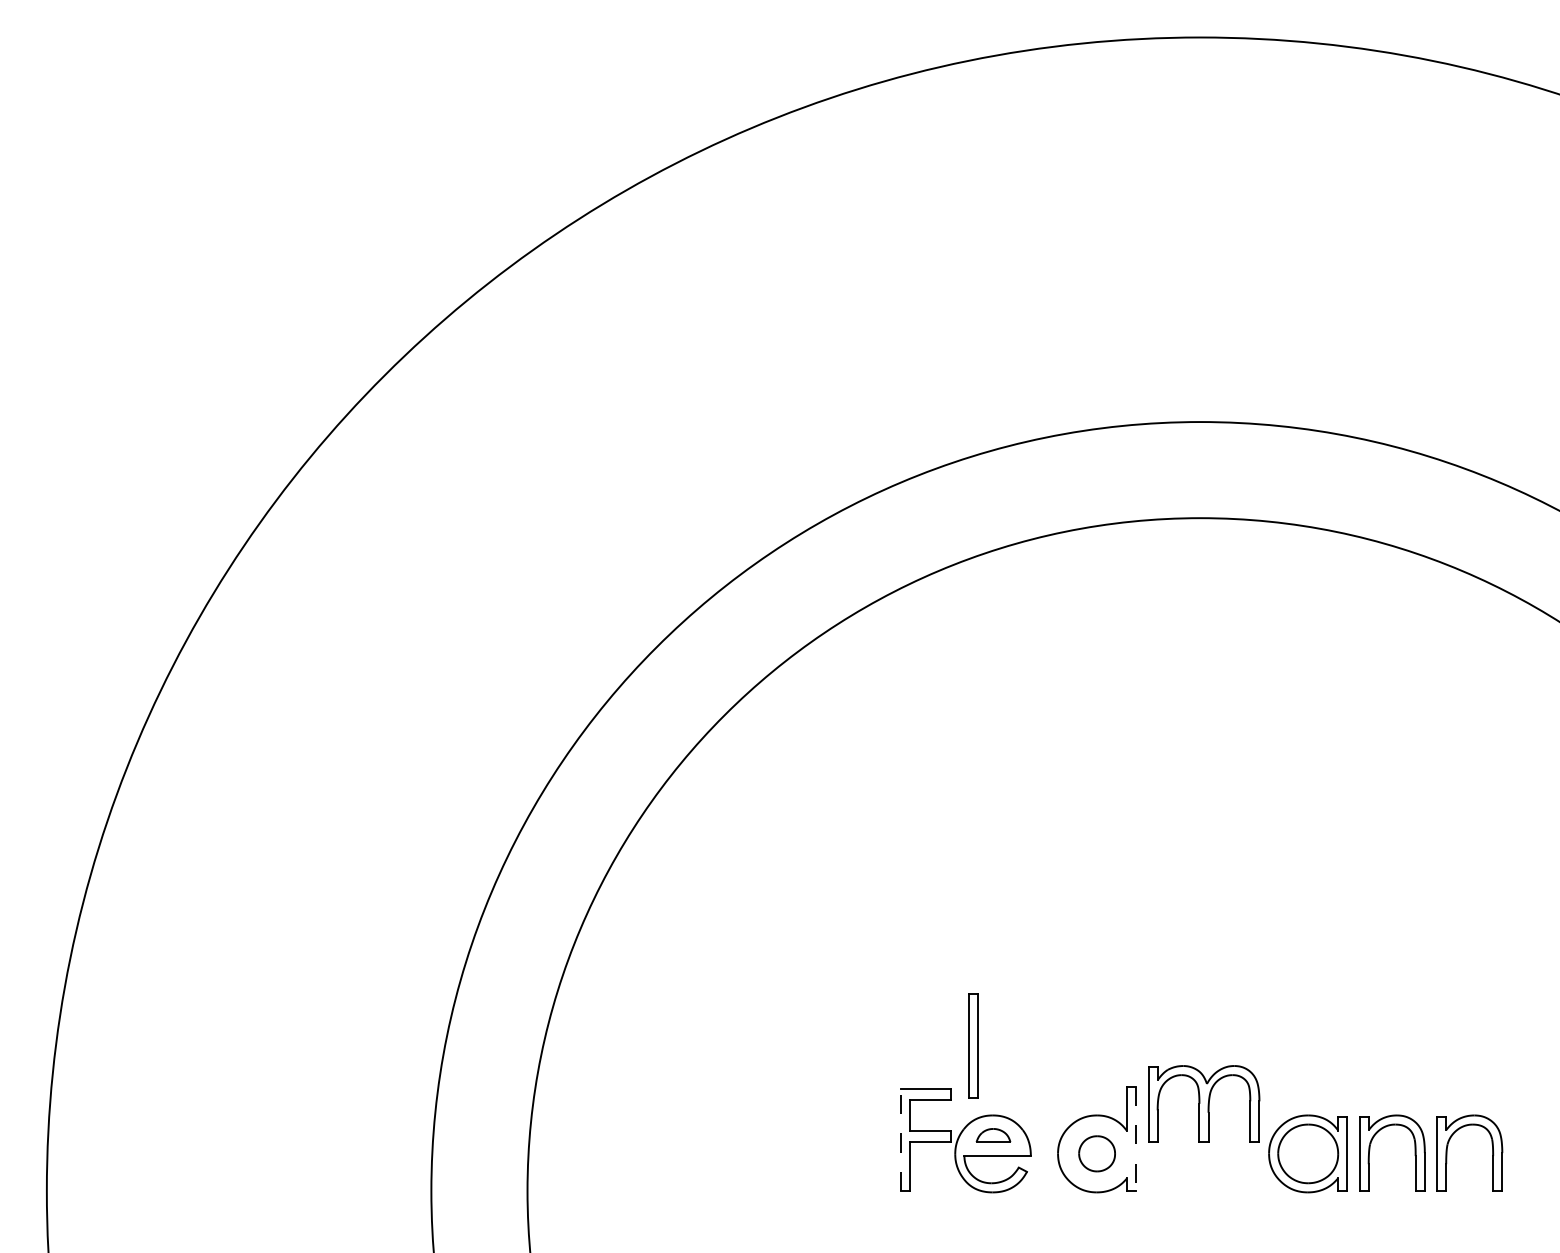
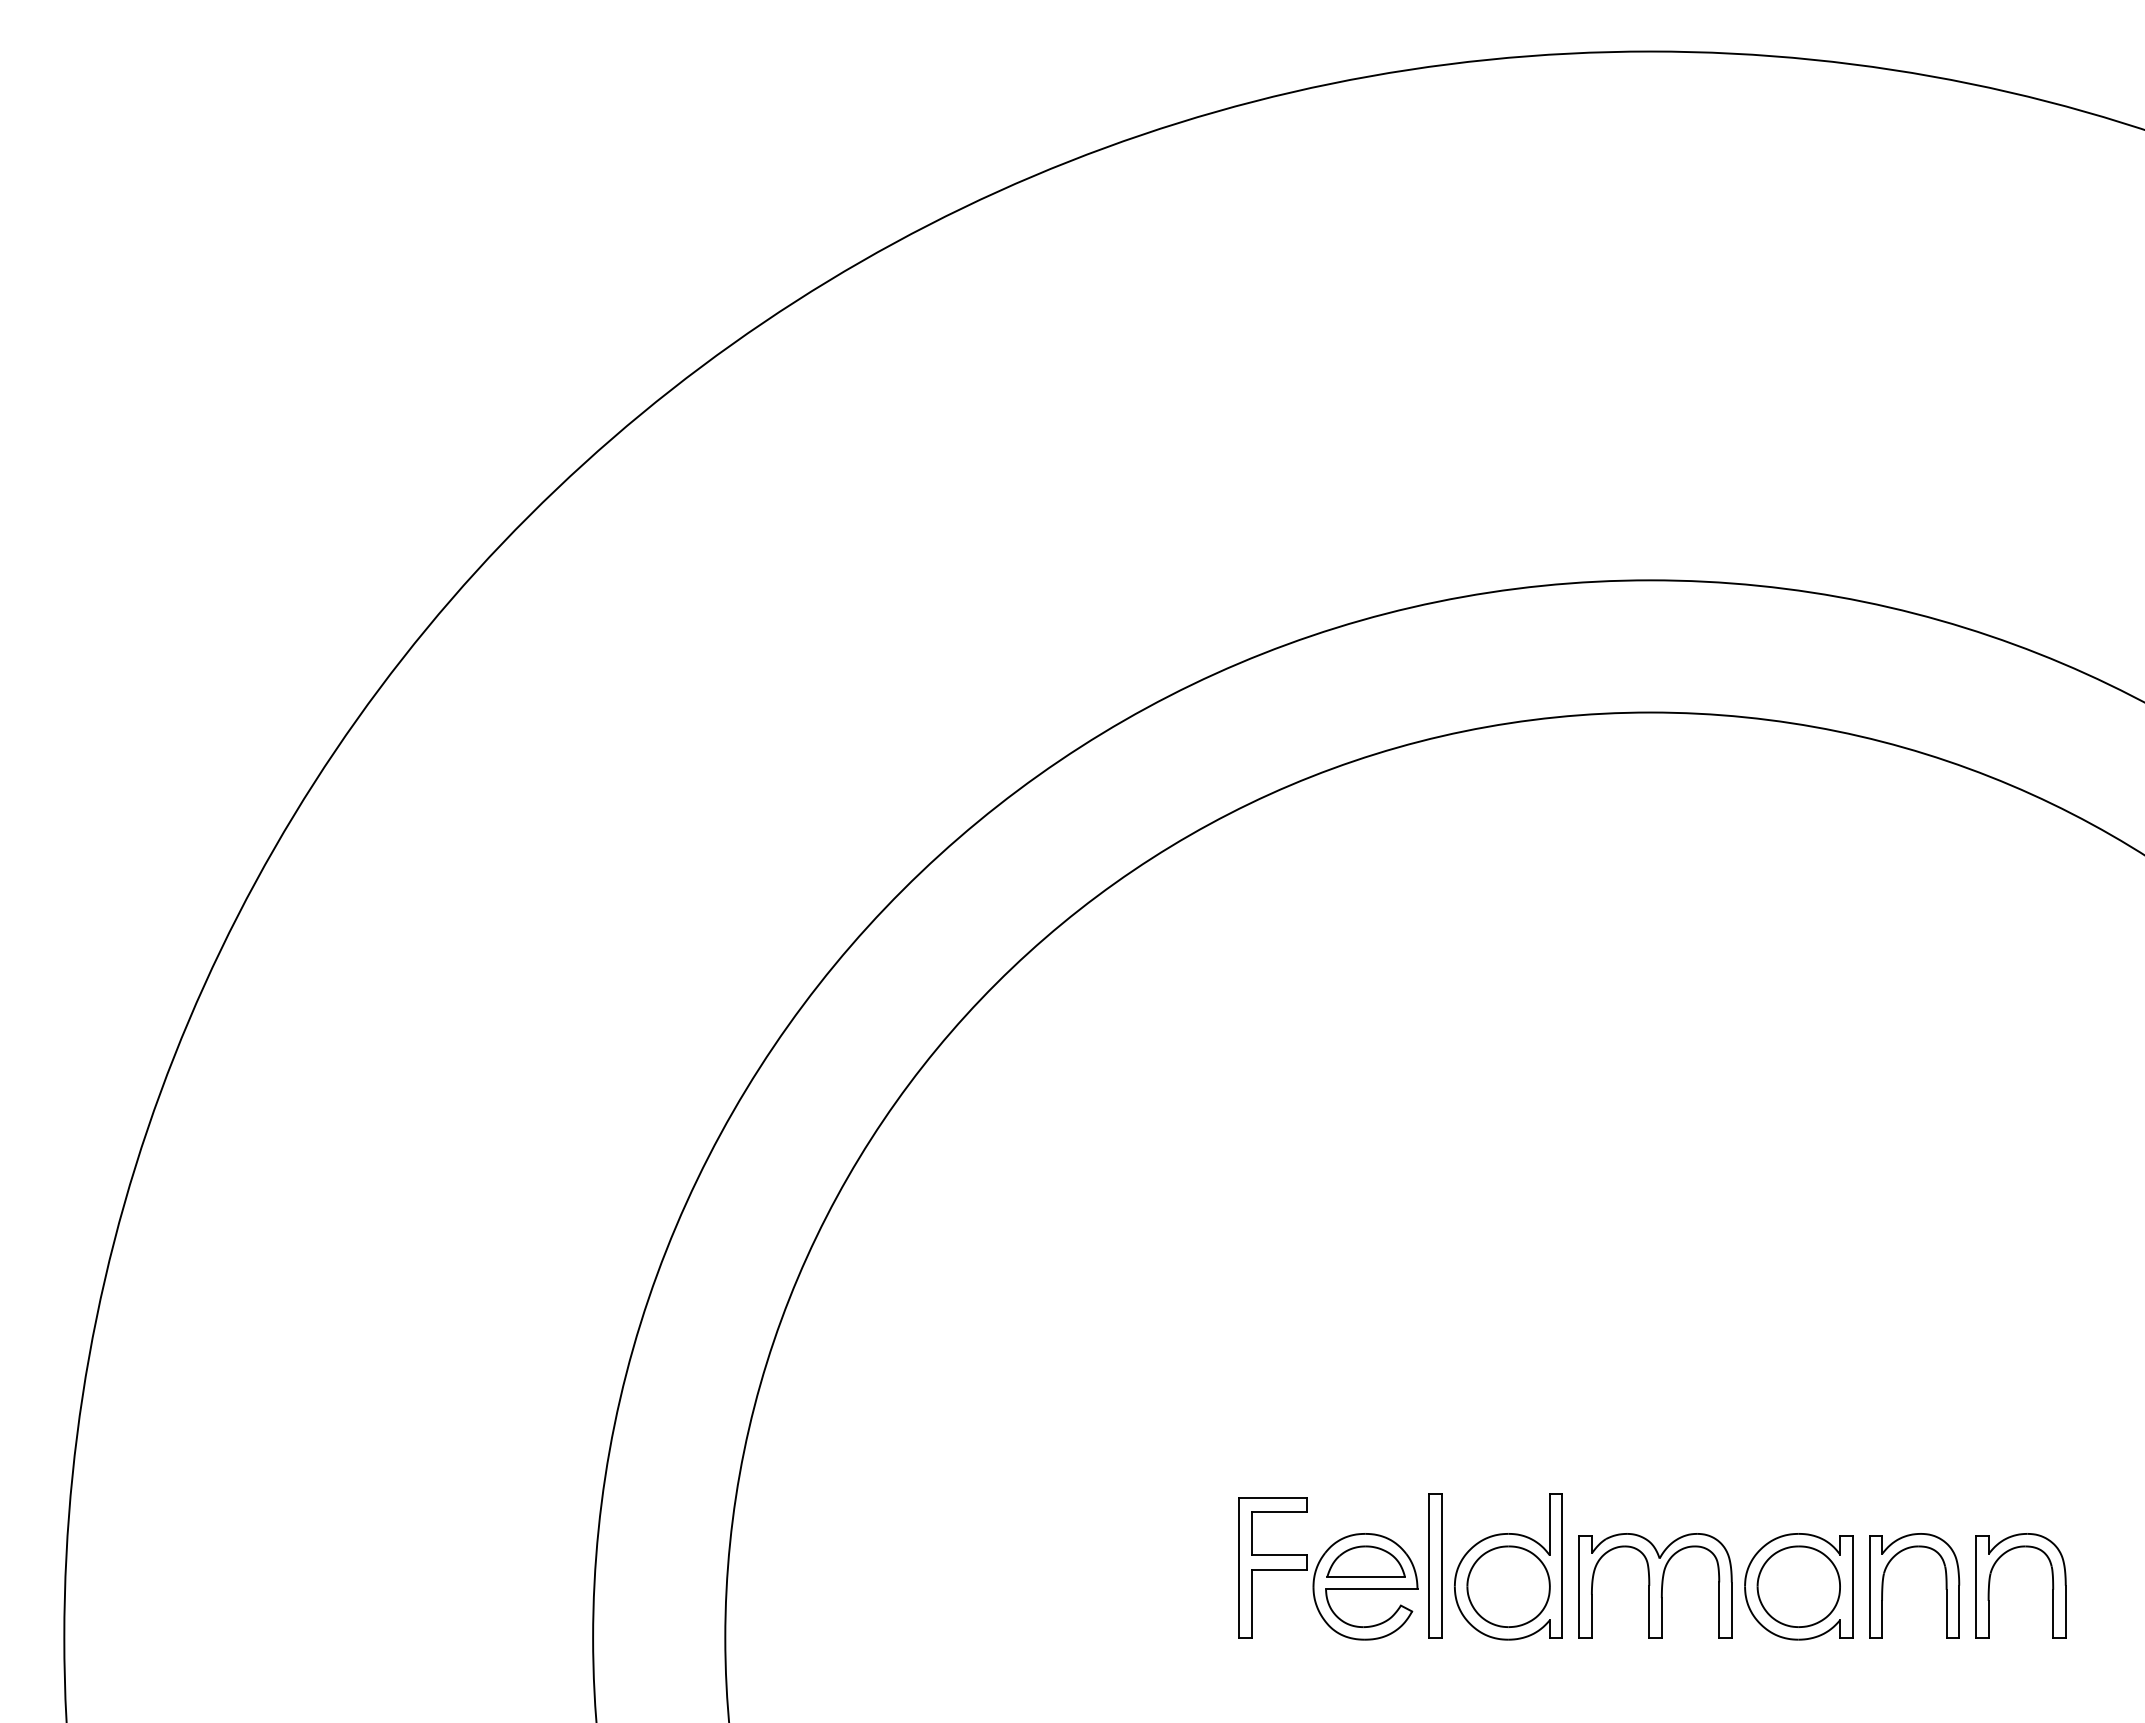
part: (973, 1045) -> (1435, 1565), moved
part: (1203, 1103) -> (1655, 1585), moved
part: (993, 1135) -> (1365, 1561), size x1.67
line: (901, 1139) -> (1239, 1567), dashed -> solid
line: (1136, 1139) -> (1562, 1566), dashed -> solid
part: (1097, 1153) -> (1508, 1586), size x1.67

